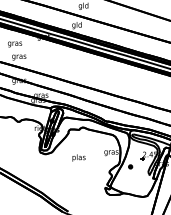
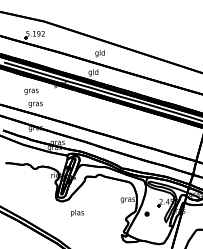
text: (79, 157) -> (77, 212), moved

